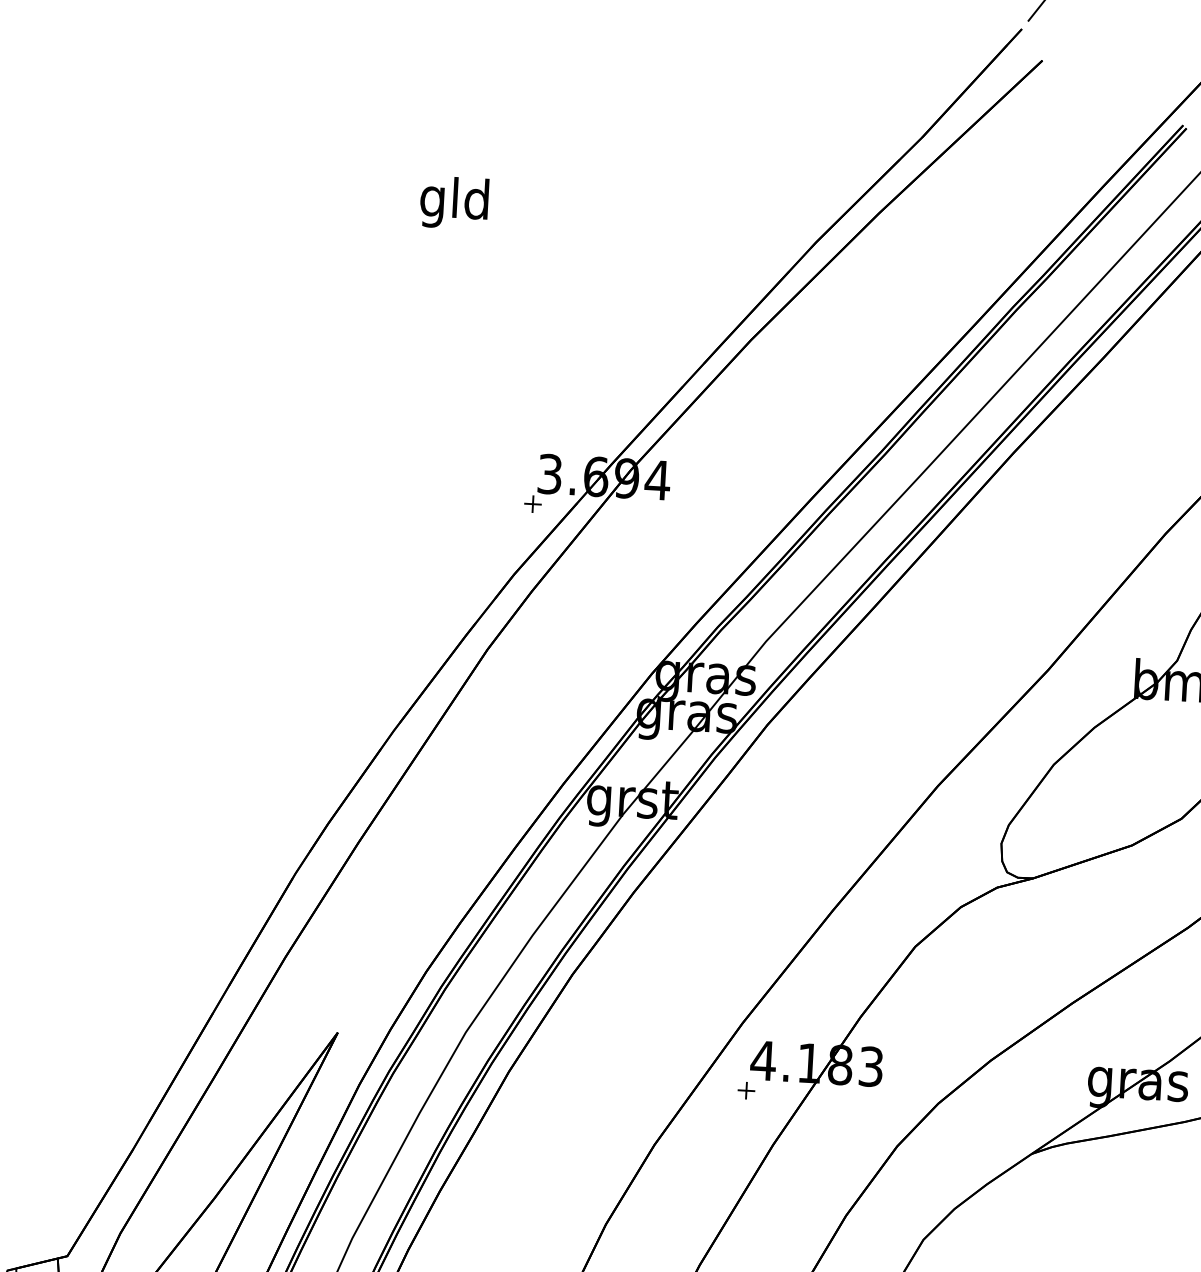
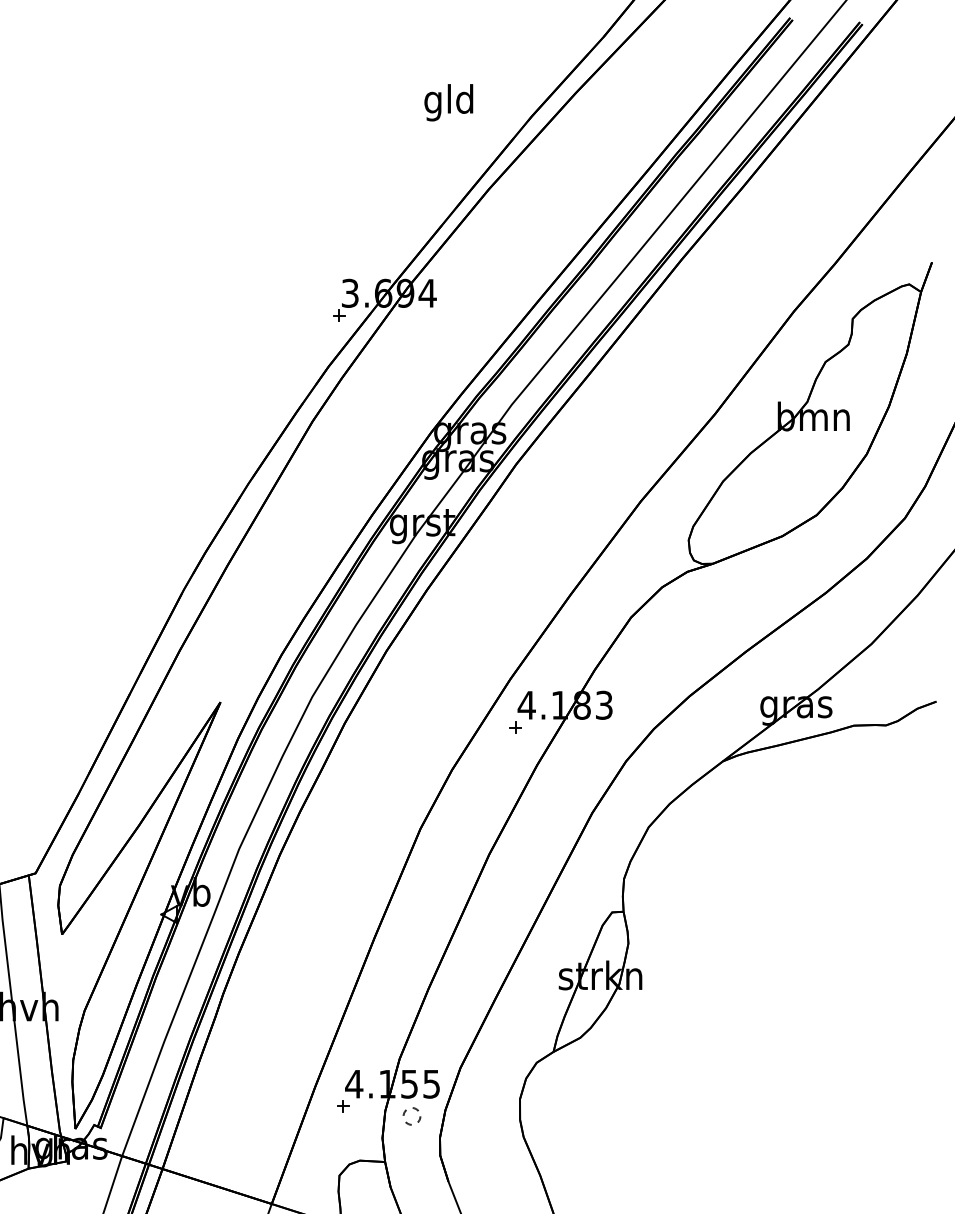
text: (453, 202) -> (448, 102), moved

